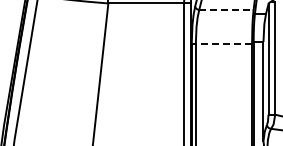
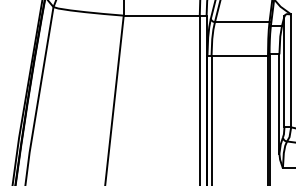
line: (226, 10) -> (242, 22), dashed -> solid
line: (223, 44) -> (239, 56), dashed -> solid

